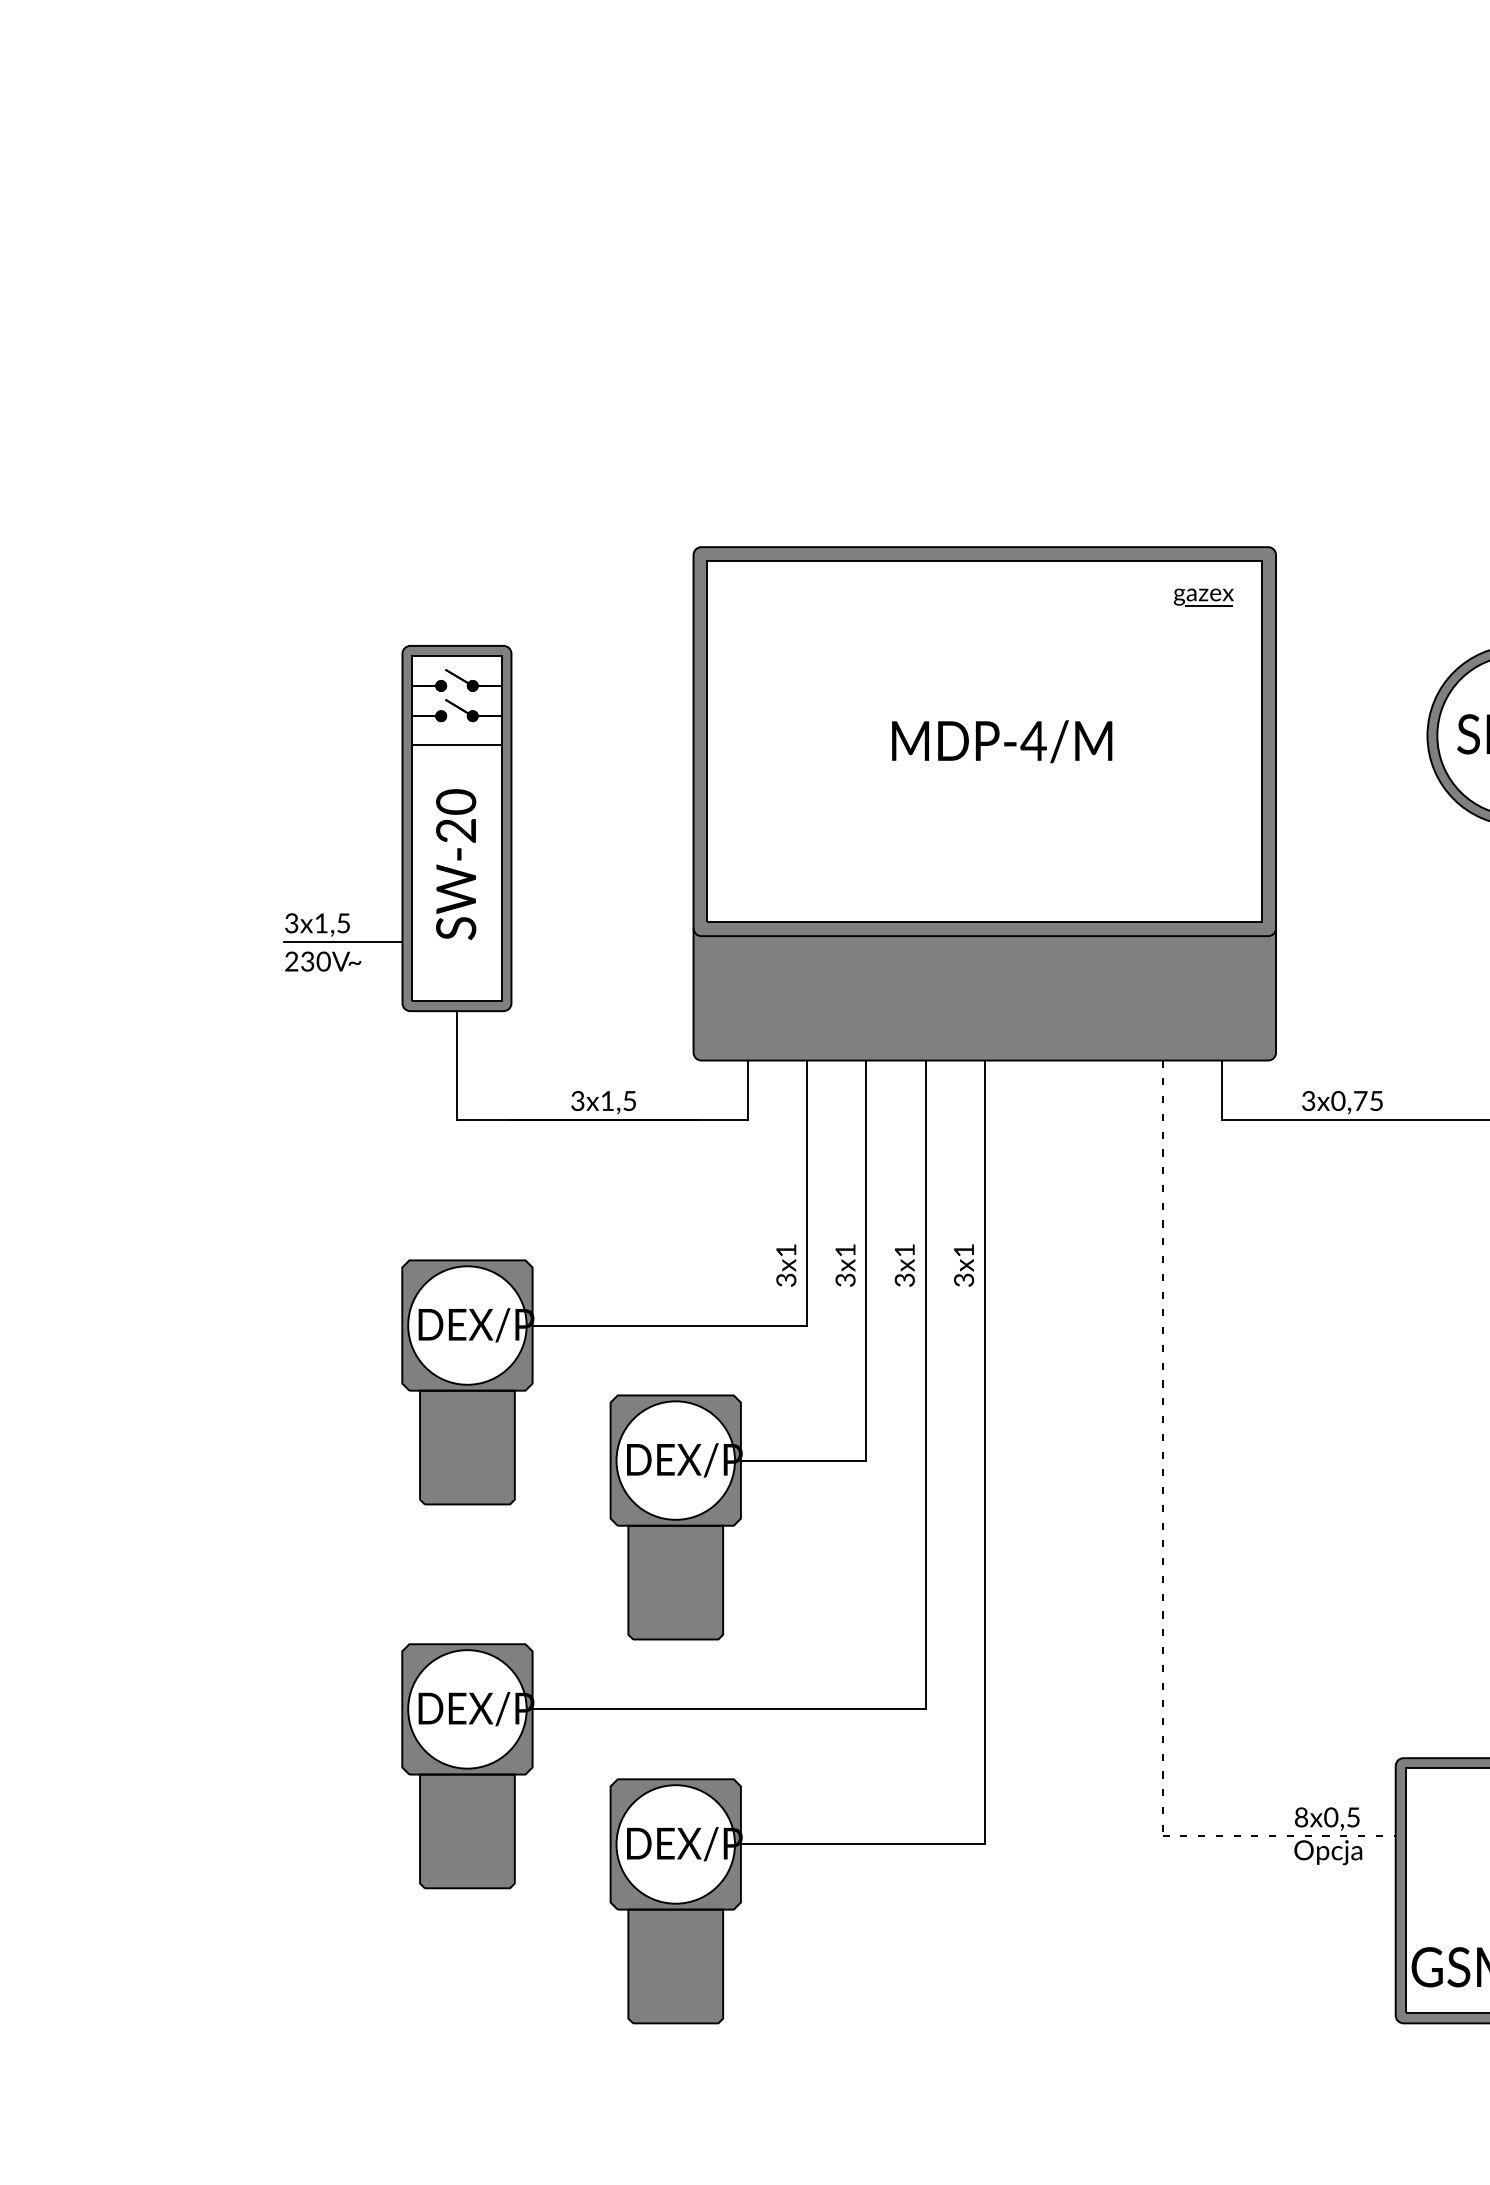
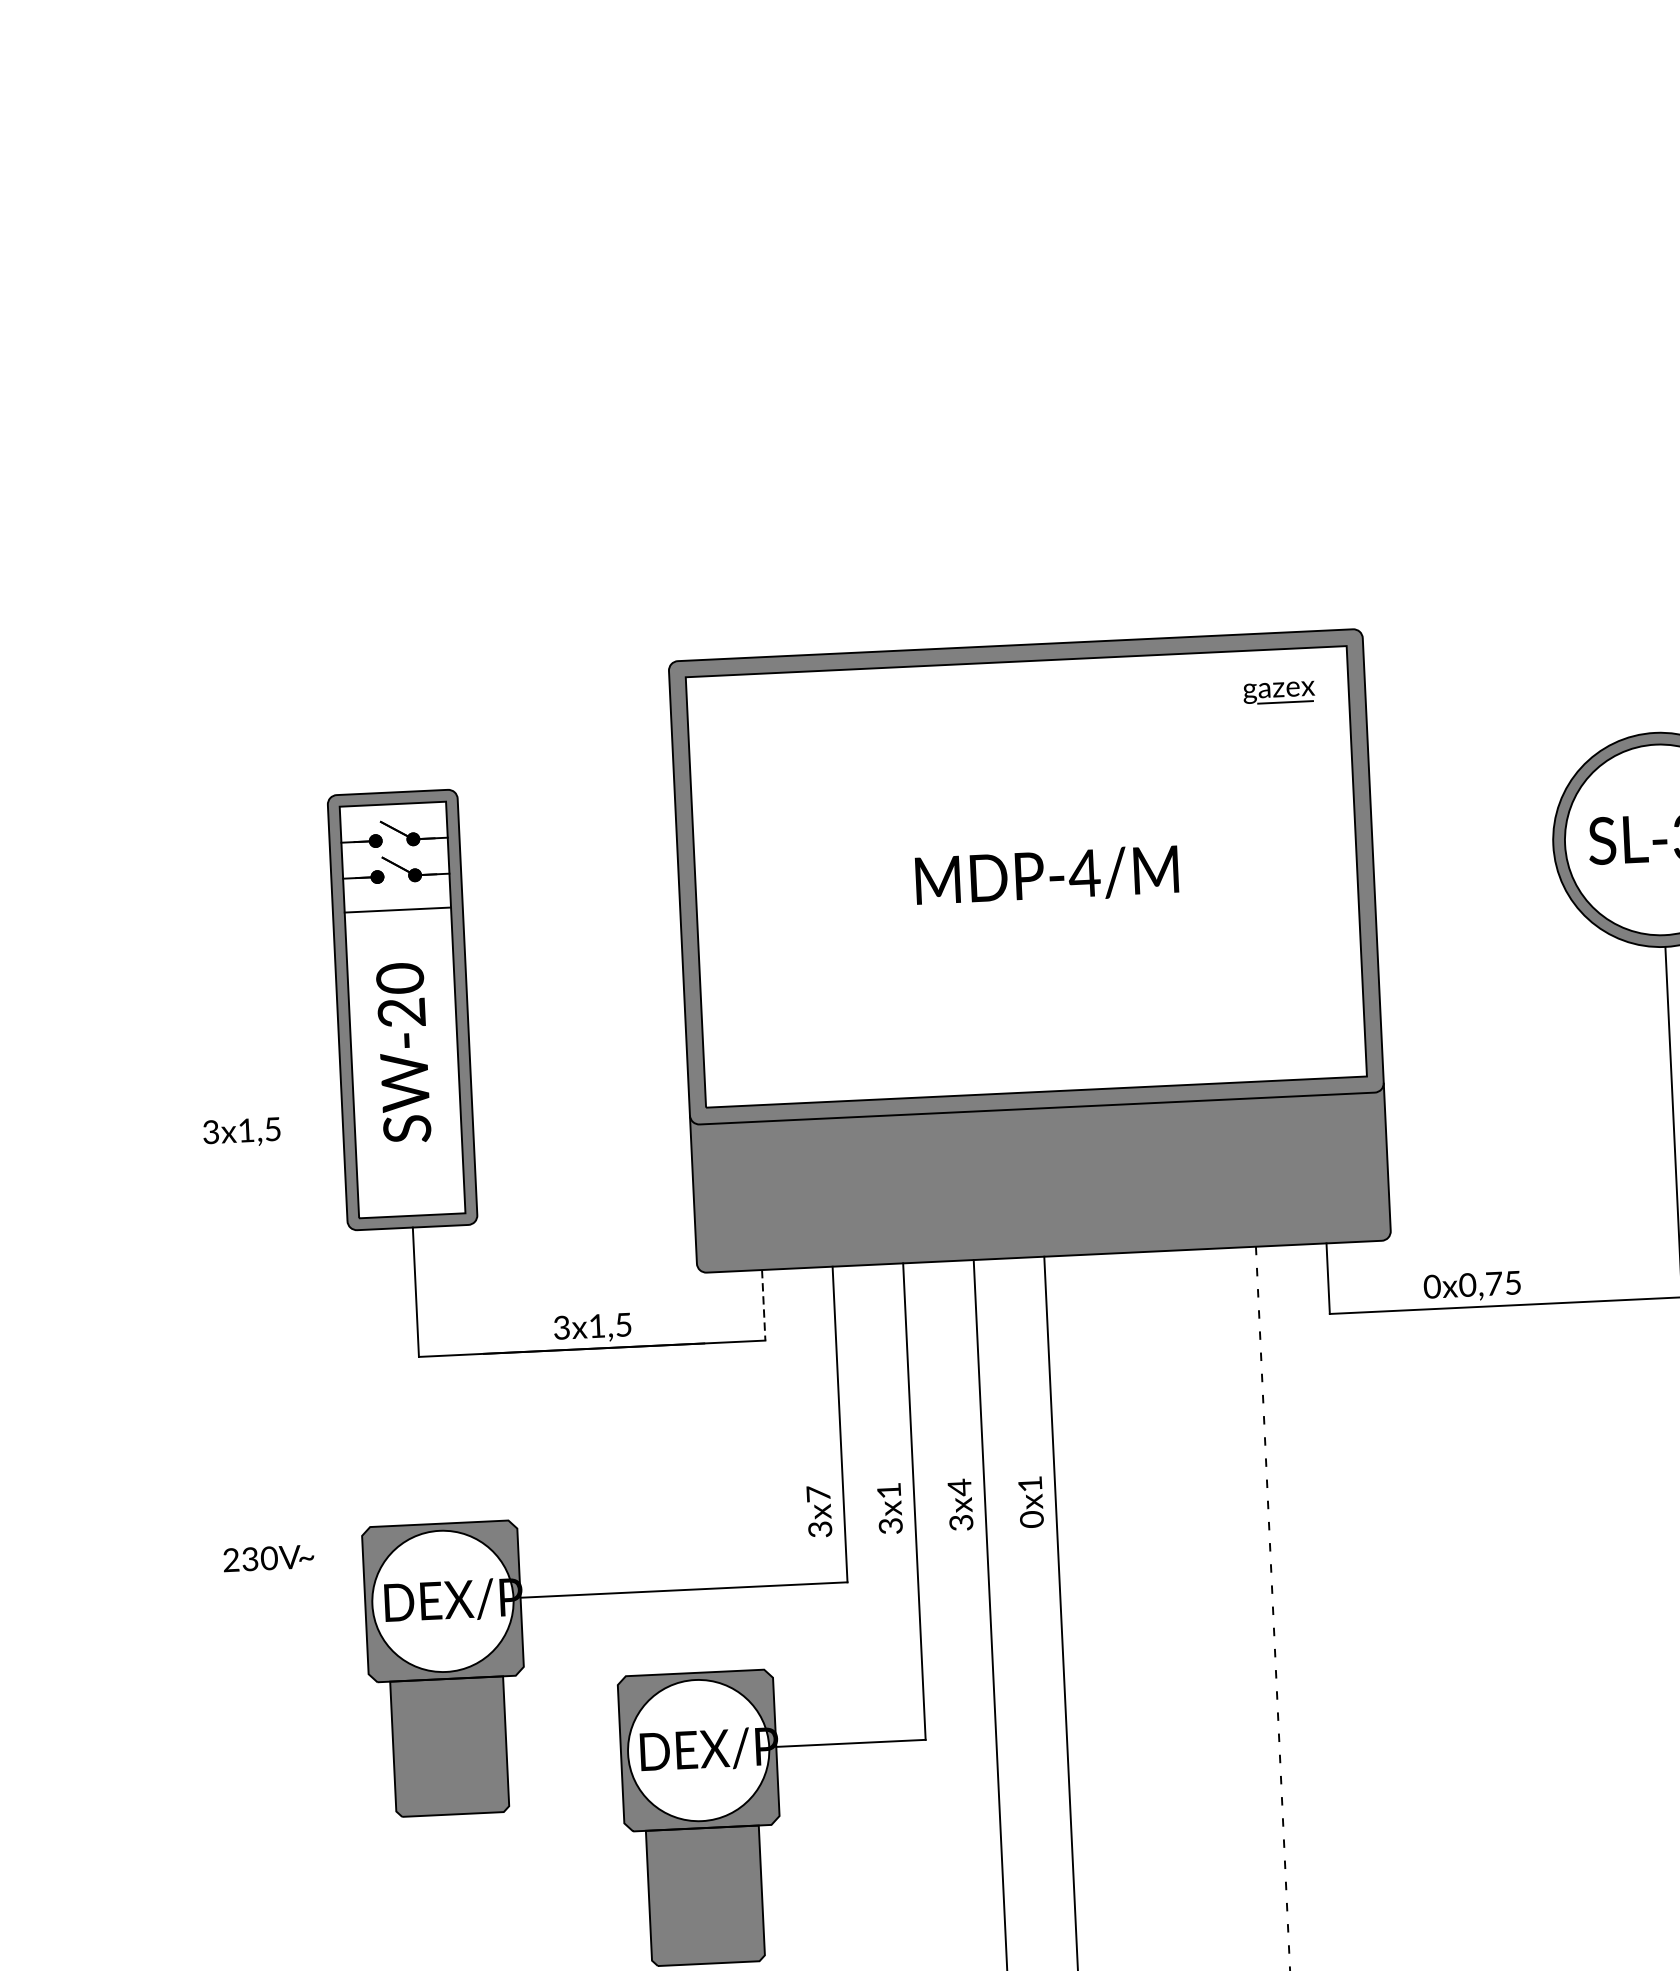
line: (342, 942) -> (272, 1152), removed
text: (323, 961) -> (269, 1558), moved
line: (747, 1090) -> (763, 1305), solid -> dashed
text: (1308, 1100) -> (1432, 1286), 3x0,75 -> 0x0,75
text: (786, 1249) -> (818, 1492), 3x1 -> 3x7
text: (904, 1250) -> (959, 1487), 3x1 -> 3x4
text: (963, 1280) -> (1031, 1519), 3x1 -> 0x1

